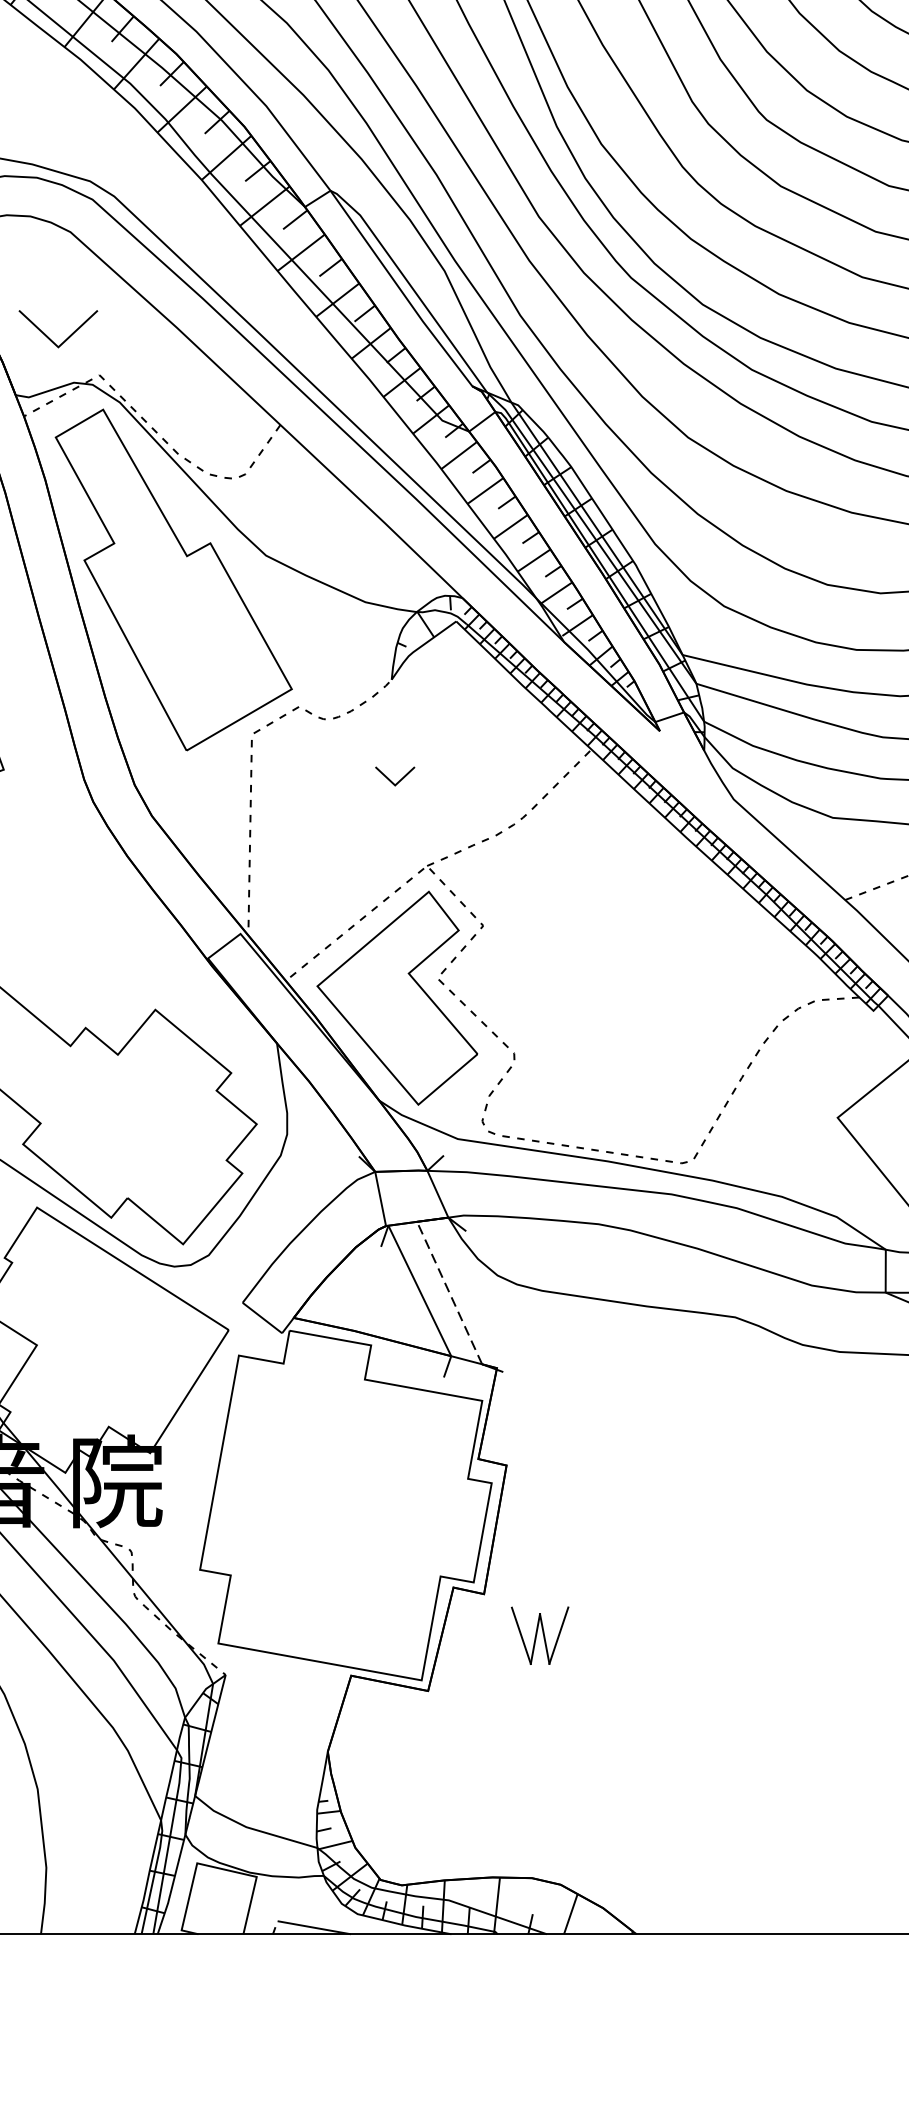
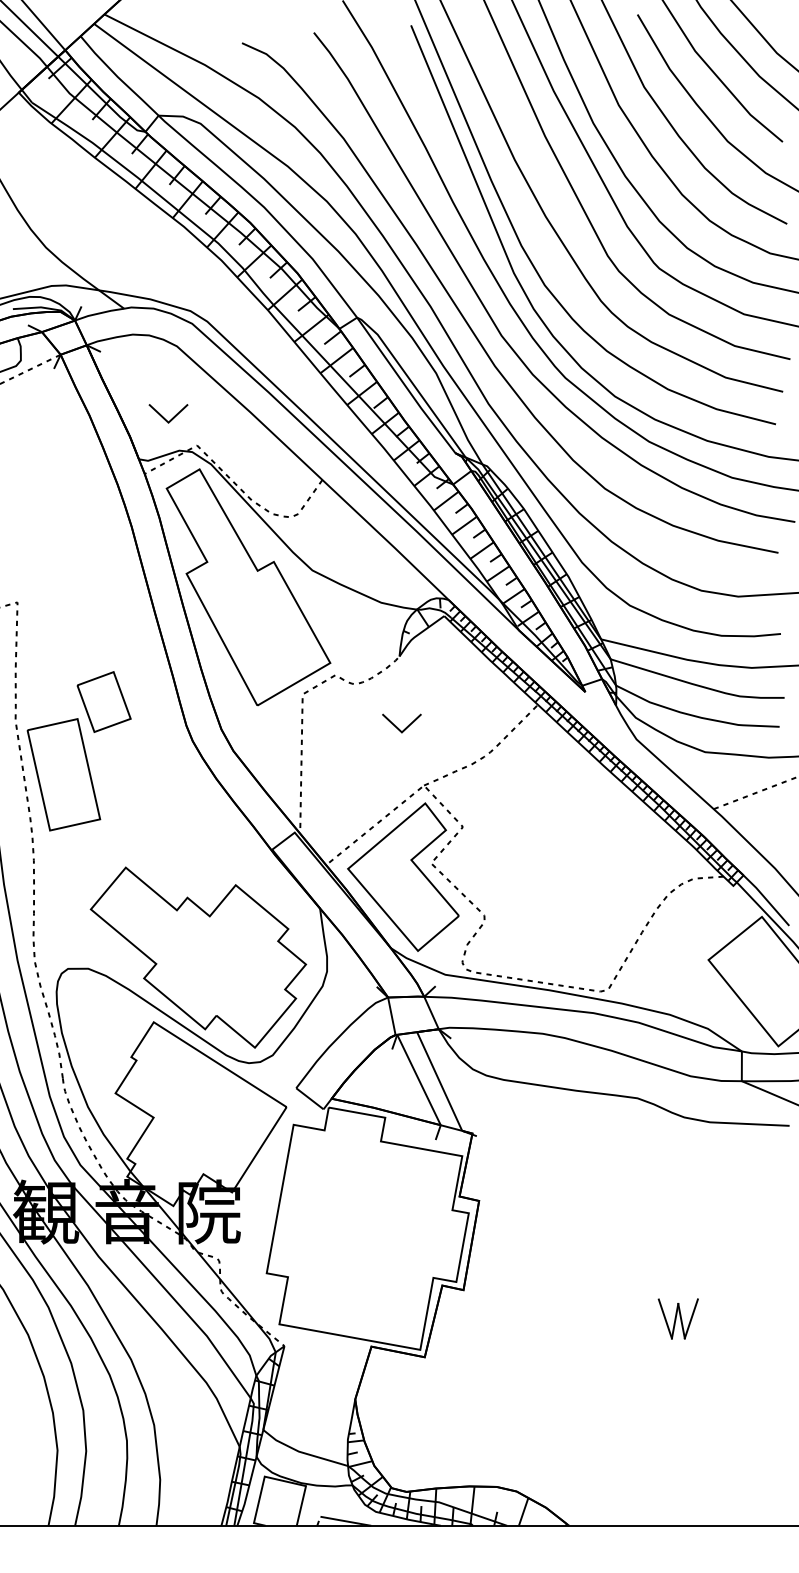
part: (58, 329) -> (168, 413), size x0.71
part: (394, 776) -> (401, 723), size x1.43
line: (449, 1293) -> (439, 1081), dashed -> solid
part: (538, 1635) -> (677, 1318), moved

